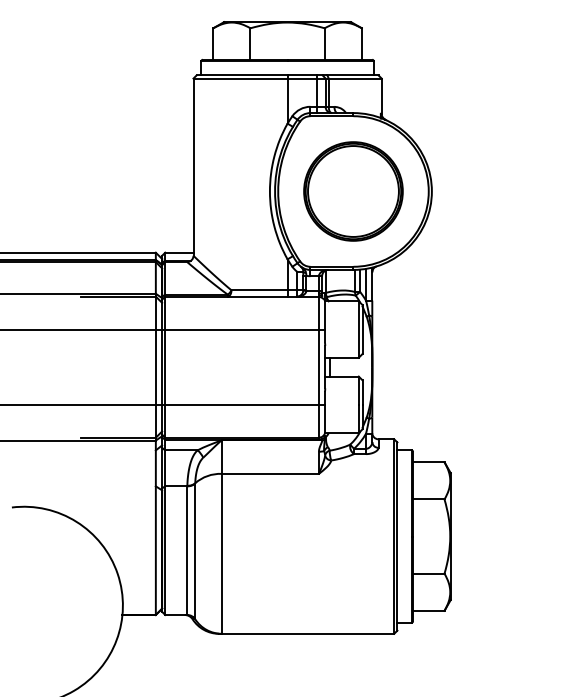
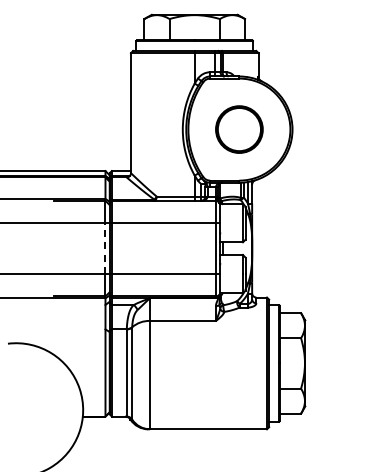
part: (353, 191) -> (239, 129), size x0.7
line: (155, 366) -> (105, 248), solid -> dashed

